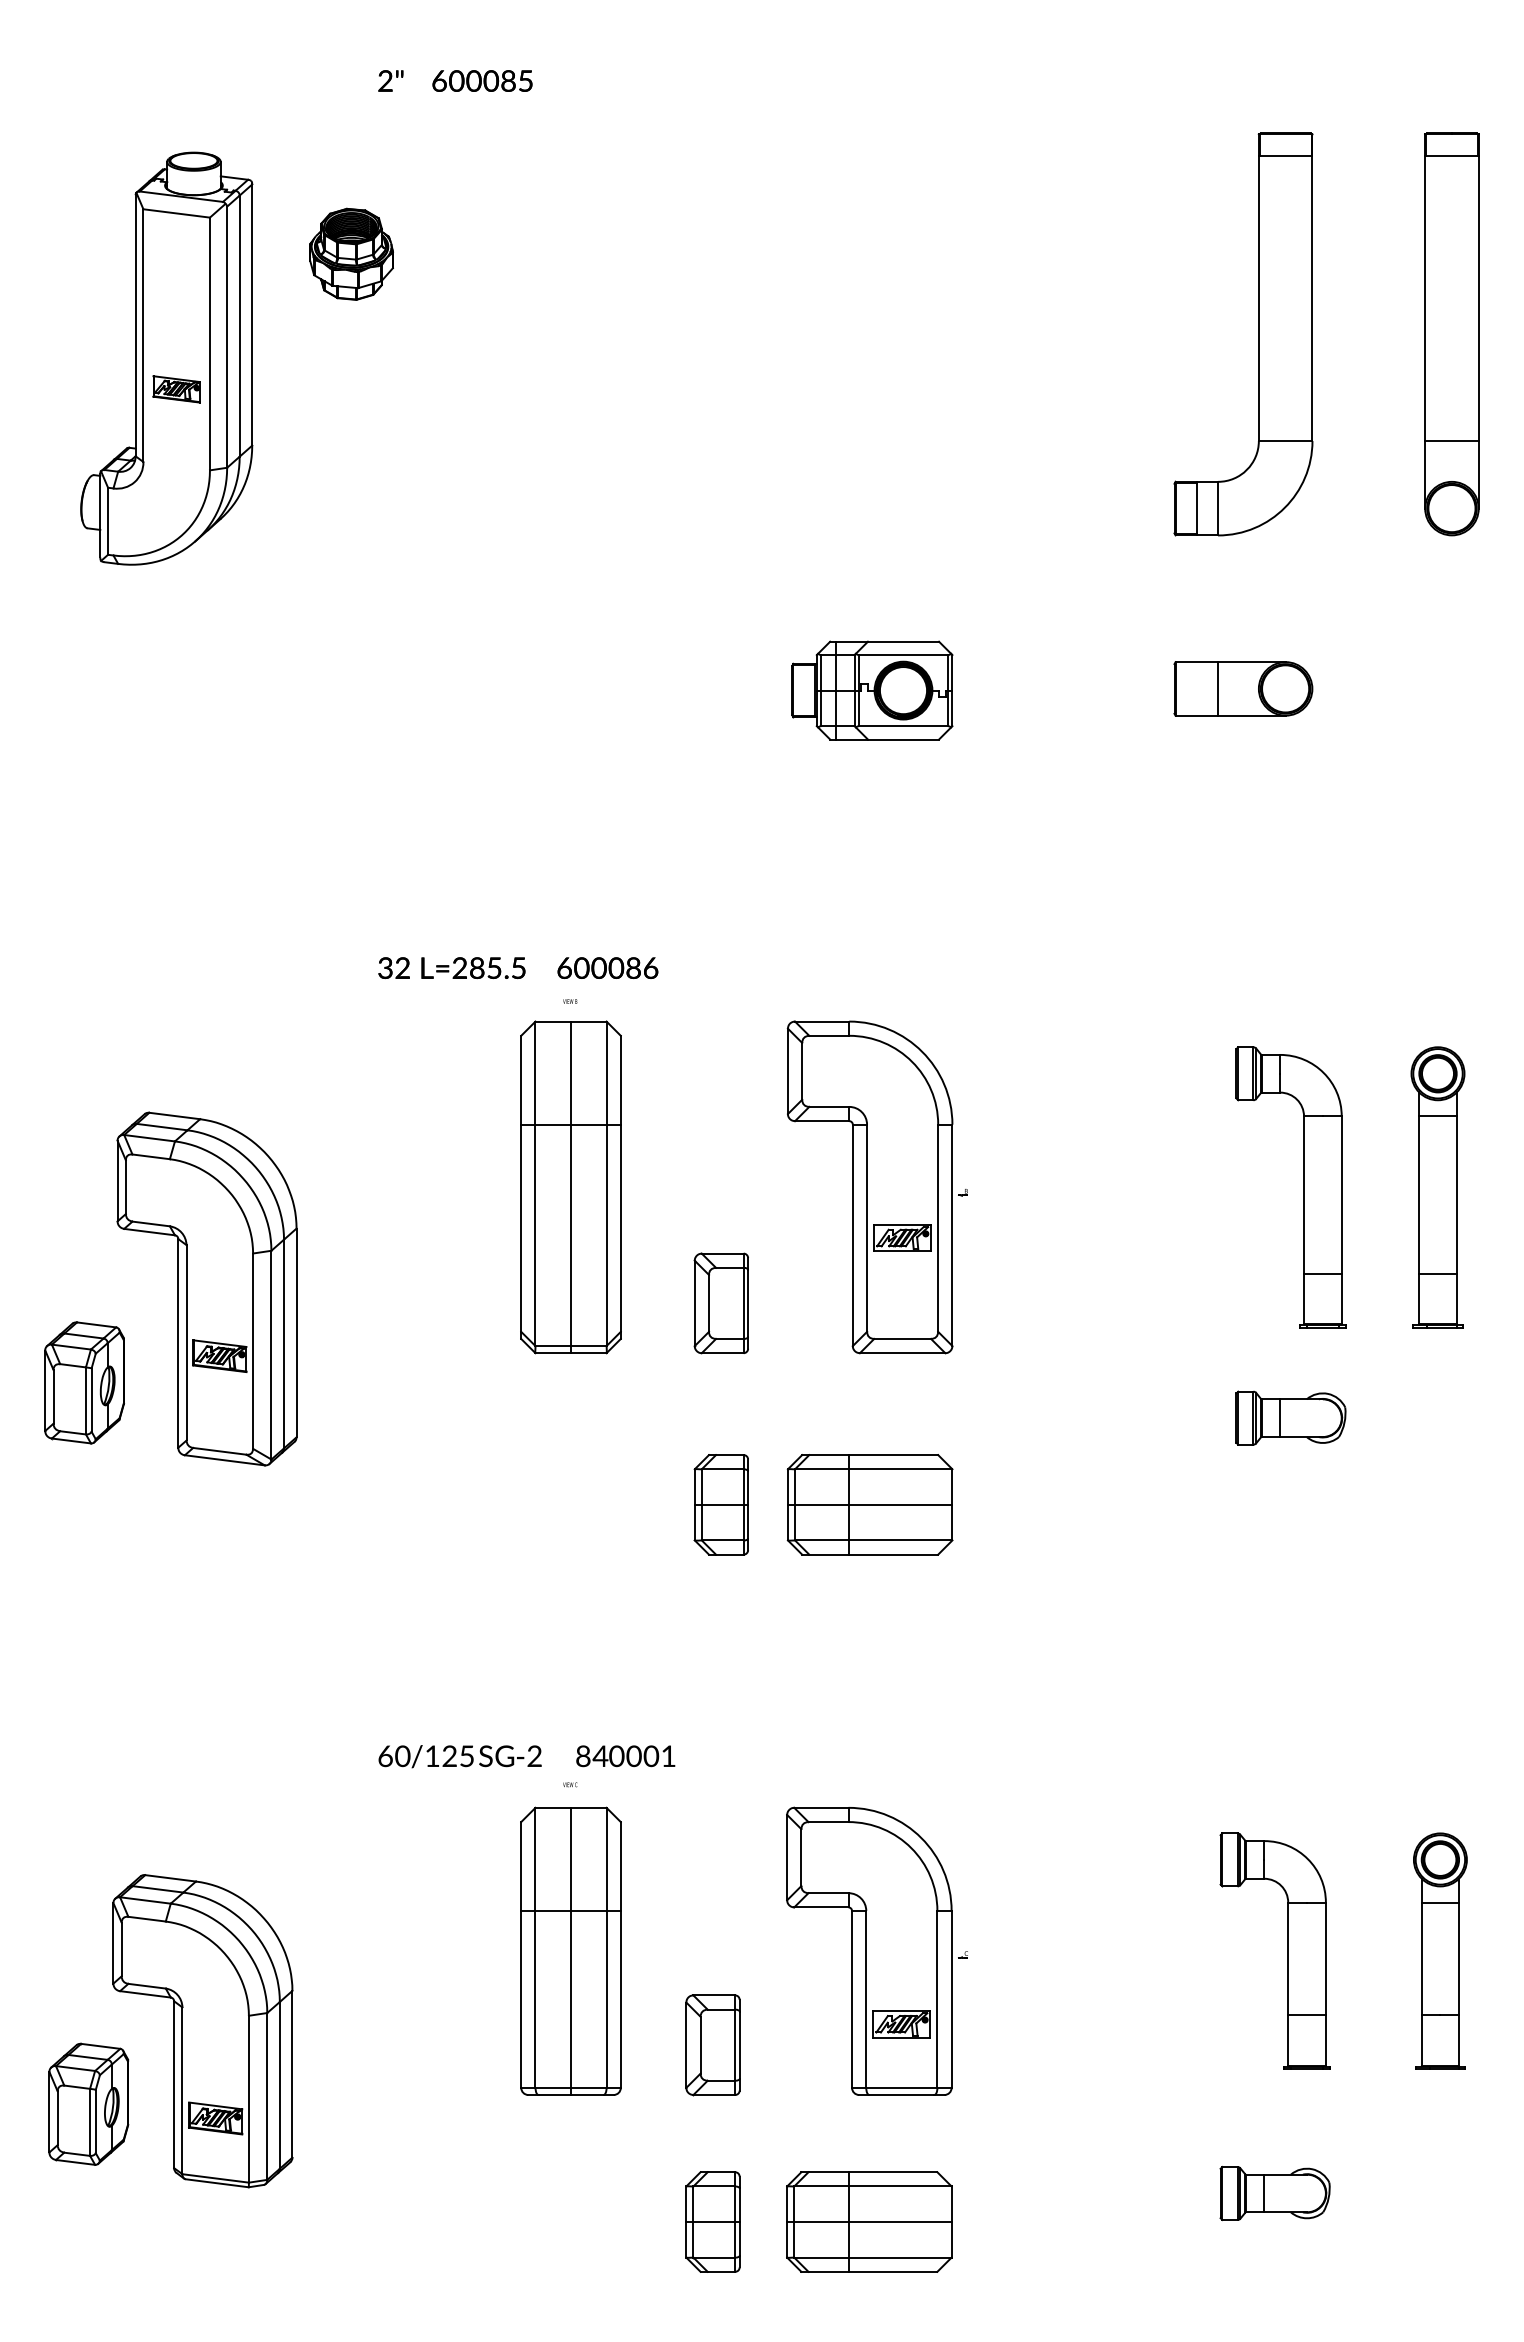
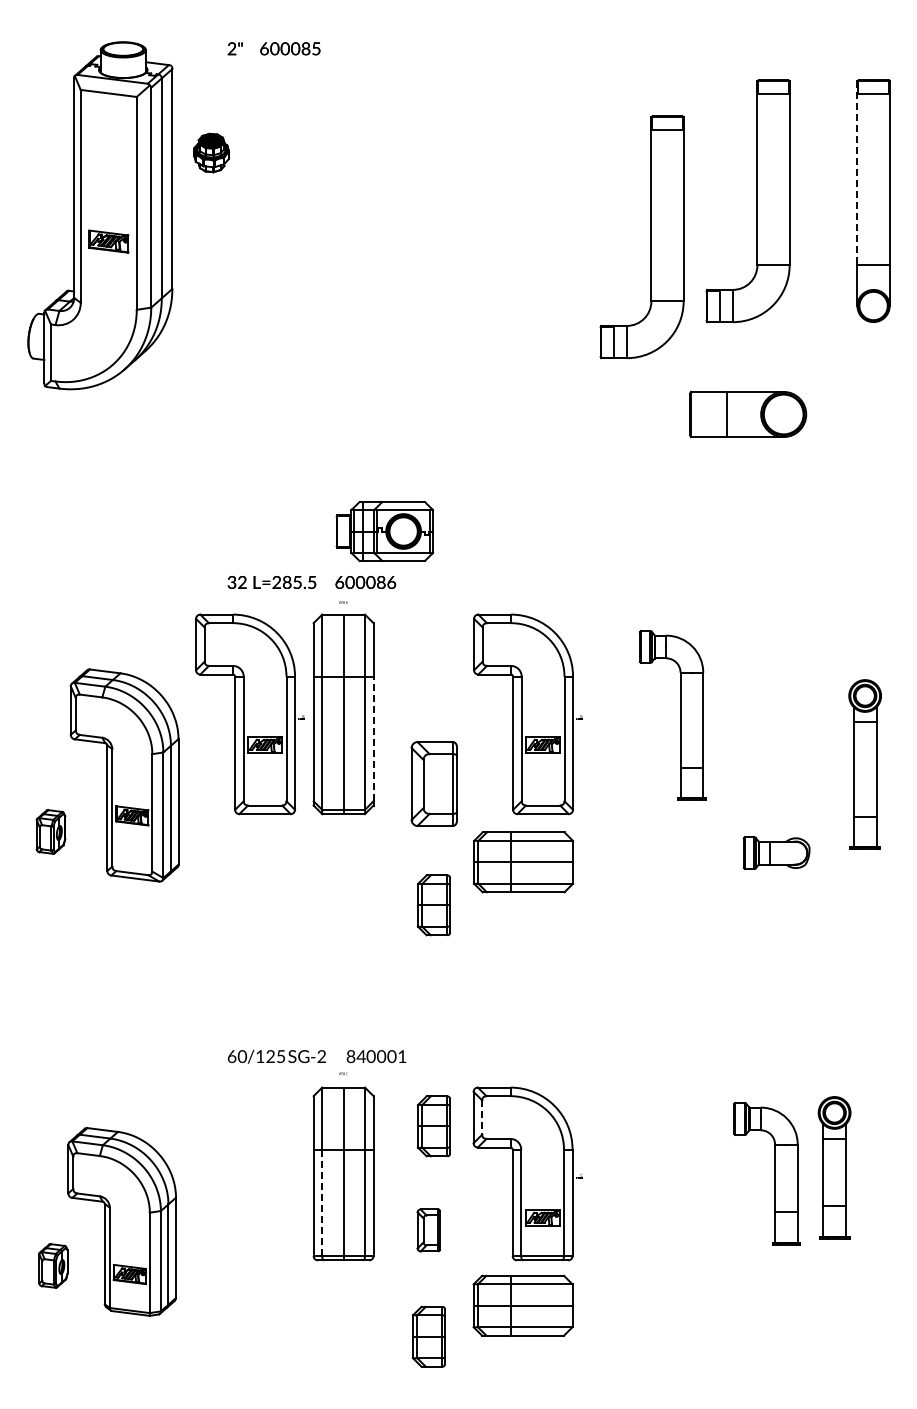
part: (351, 253) -> (211, 152), size x0.7
line: (1425, 288) -> (857, 173), solid -> dashed
part: (166, 358) -> (100, 215), size x1.4
part: (1081, 394) -> (650, 237), added
part: (1242, 688) -> (747, 414), size x1.4
part: (871, 690) -> (384, 531), moved
part: (414, 1187) -> (249, 714), added
part: (1303, 1187) -> (680, 715), moved
part: (1436, 1187) -> (864, 764), moved
line: (620, 1227) -> (373, 738), solid -> dashed
part: (720, 1303) -> (433, 784), size x1.4
part: (83, 1382) -> (50, 831), size x0.6
part: (870, 1505) -> (523, 862), moved
line: (801, 1859) -> (482, 1118), solid -> dashed
part: (720, 1872) -> (433, 1126), added
part: (1440, 1950) -> (834, 1167), moved
line: (535, 2000) -> (322, 1203), solid -> dashed
part: (712, 2045) -> (428, 1230), size x0.7
part: (88, 2103) -> (53, 1265), size x0.6
part: (1273, 2193) -> (766, 1319), removed
part: (868, 2221) -> (522, 1305), moved

